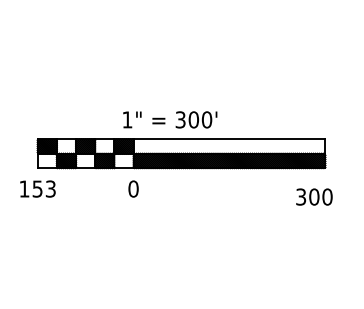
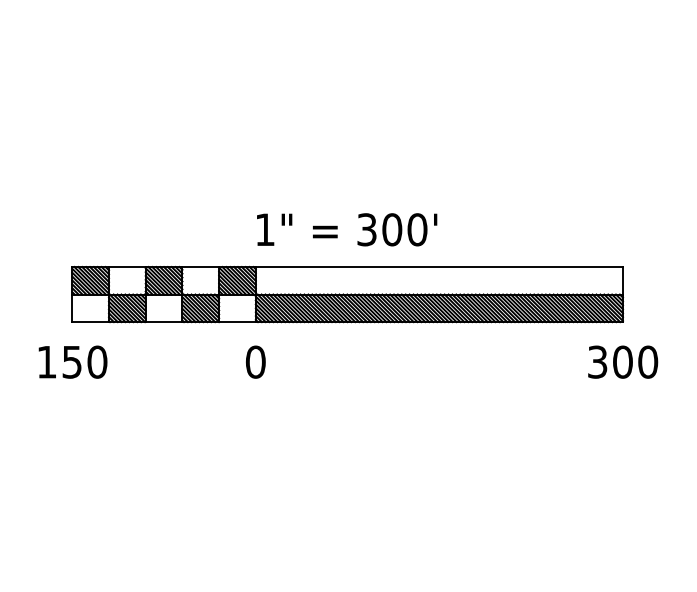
text: (170, 119) -> (347, 228), moved
text: (50, 188) -> (96, 361), 153 -> 150
text: (314, 196) -> (623, 361), moved

